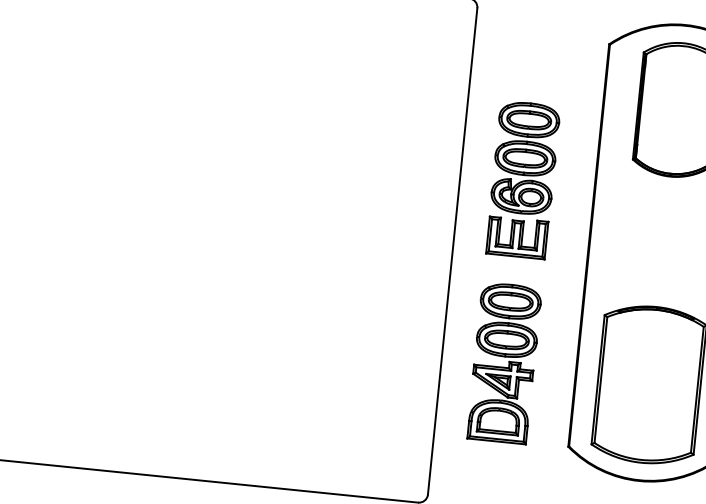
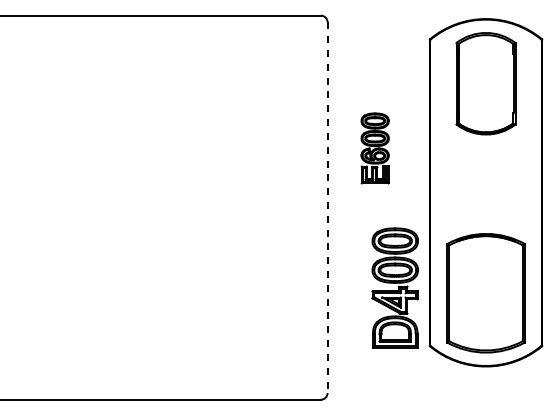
part: (522, 180) -> (374, 148), size x0.6
line: (452, 252) -> (327, 208), solid -> dashed
part: (503, 362) -> (394, 287), moved

